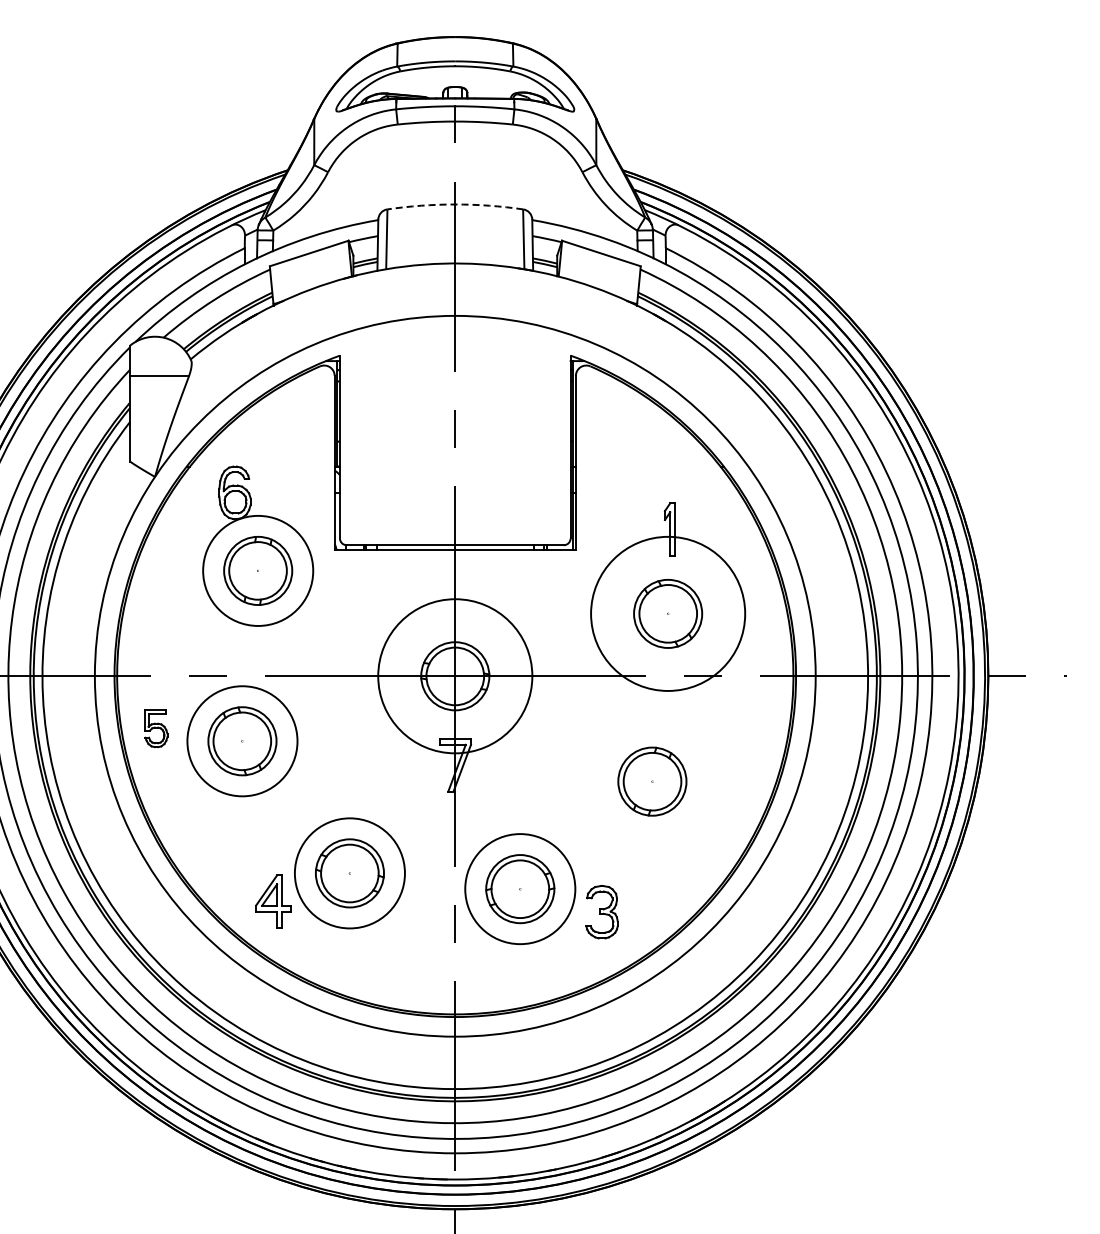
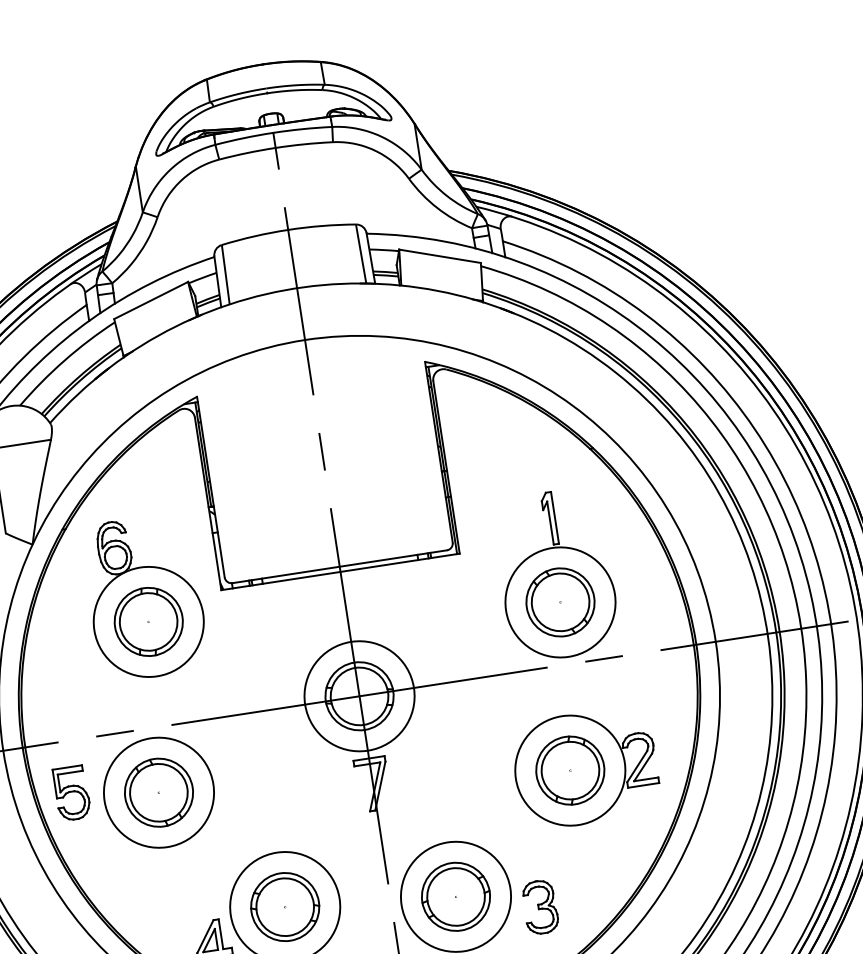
arc: (455, 204) -> (288, 229), dashed -> solid
circle: (668, 613) -> (560, 601), size x0.71
circle: (455, 676) -> (359, 696), size x0.71
part: (156, 728) -> (72, 793), size x1.43
part: (667, 781) -> (585, 768), added

